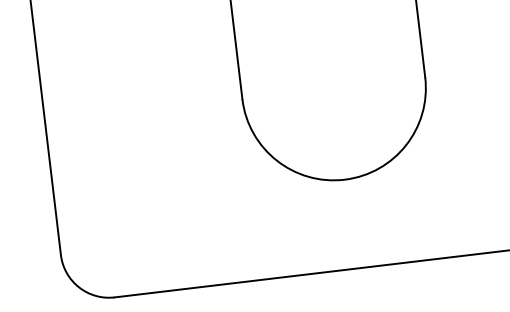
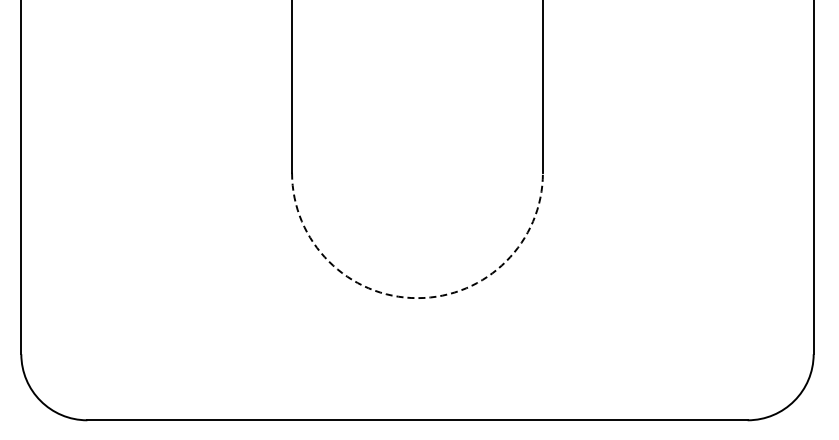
arc: (344, 179) -> (417, 298), solid -> dashed

